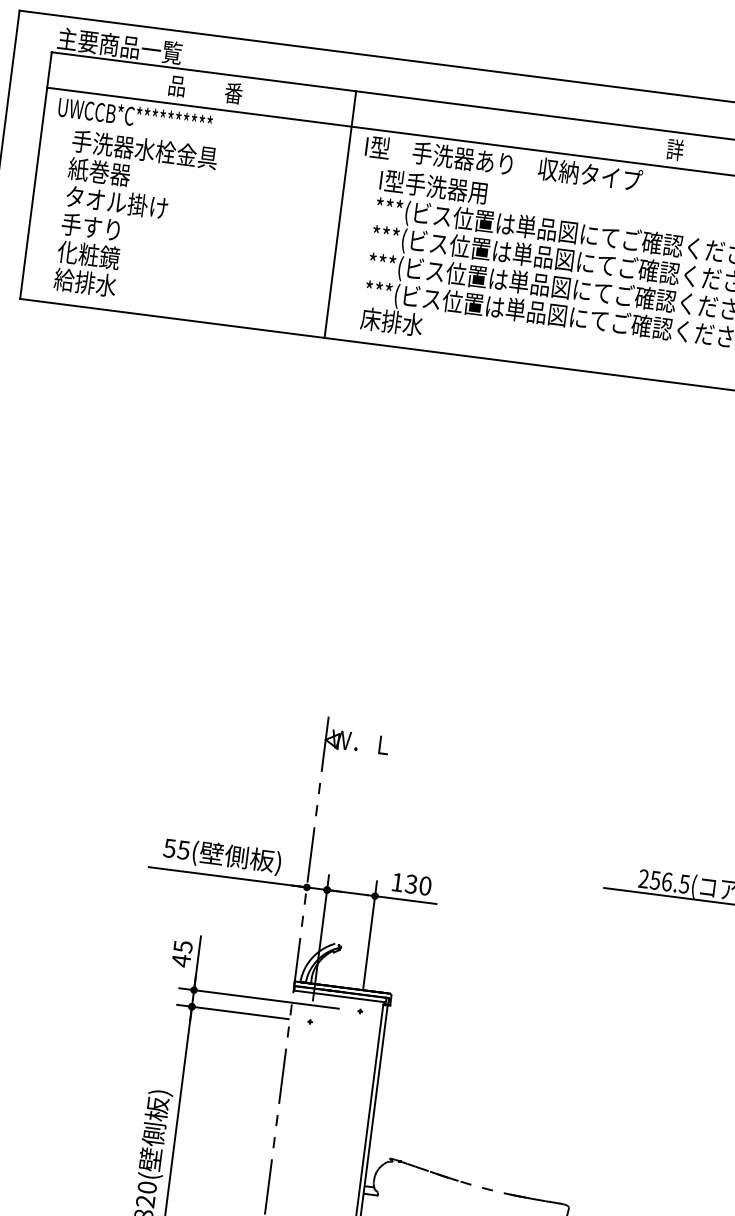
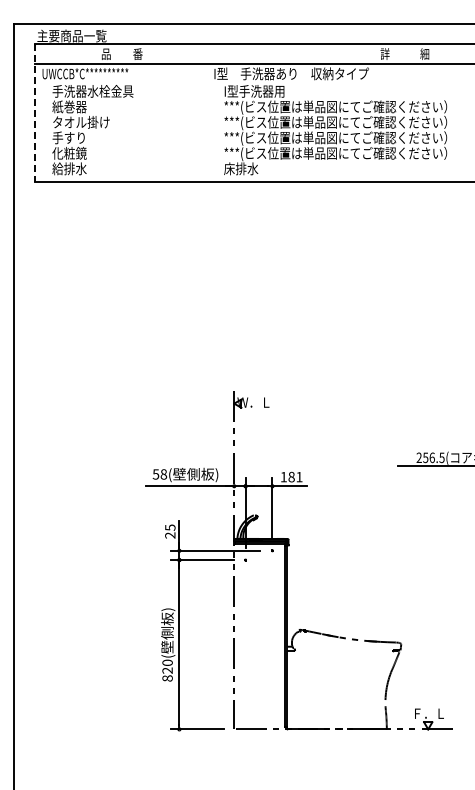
line: (35, 175) -> (34, 113), solid -> dashed
line: (340, 214) -> (205, 113), removed
text: (183, 850) -> (163, 474), 55( -> 58(
text: (418, 883) -> (295, 476), 130 -> 181
text: (181, 960) -> (170, 535), 45 -> 25

